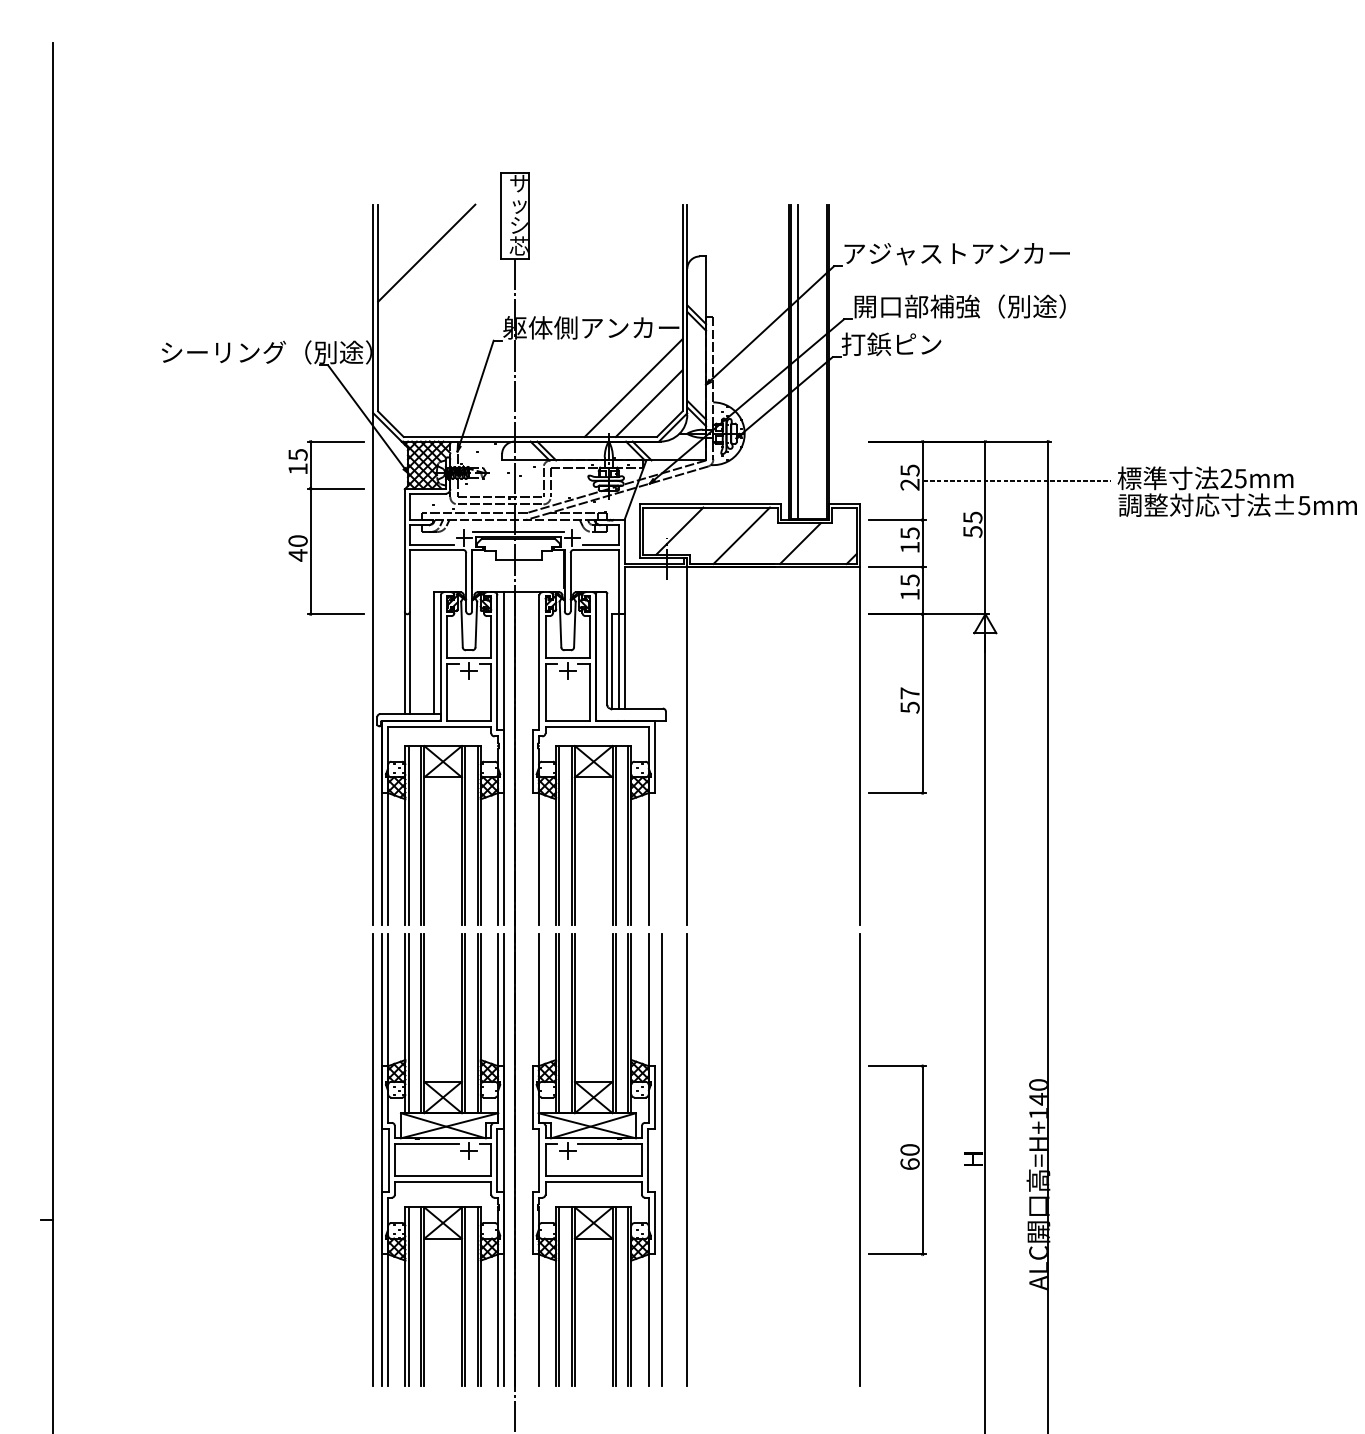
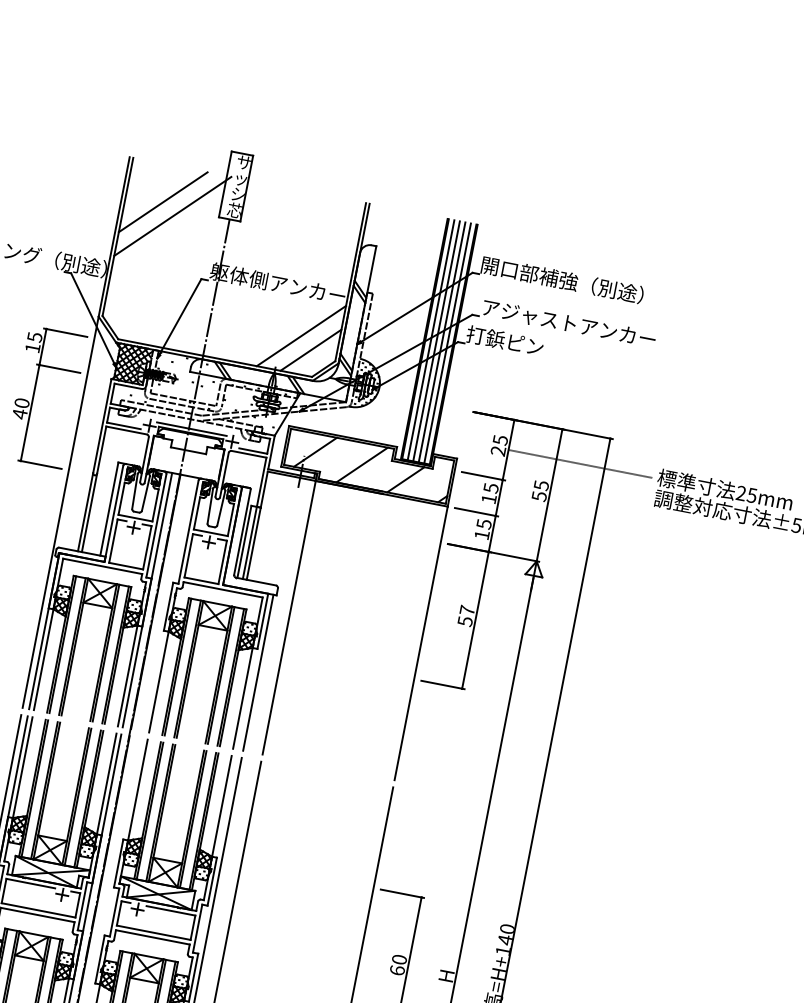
text: (956, 253) -> (568, 281), アジャストアンカー -> 開口部補強（別途）
line: (442, 268) -> (173, 216), added
text: (967, 306) -> (568, 323), 開口部補強（別途） -> アジャストアンカー
line: (805, 361) -> (436, 341), added
line: (812, 361) -> (442, 342), added
line: (819, 361) -> (447, 343), added
line: (661, 822) -> (258, 672), added

